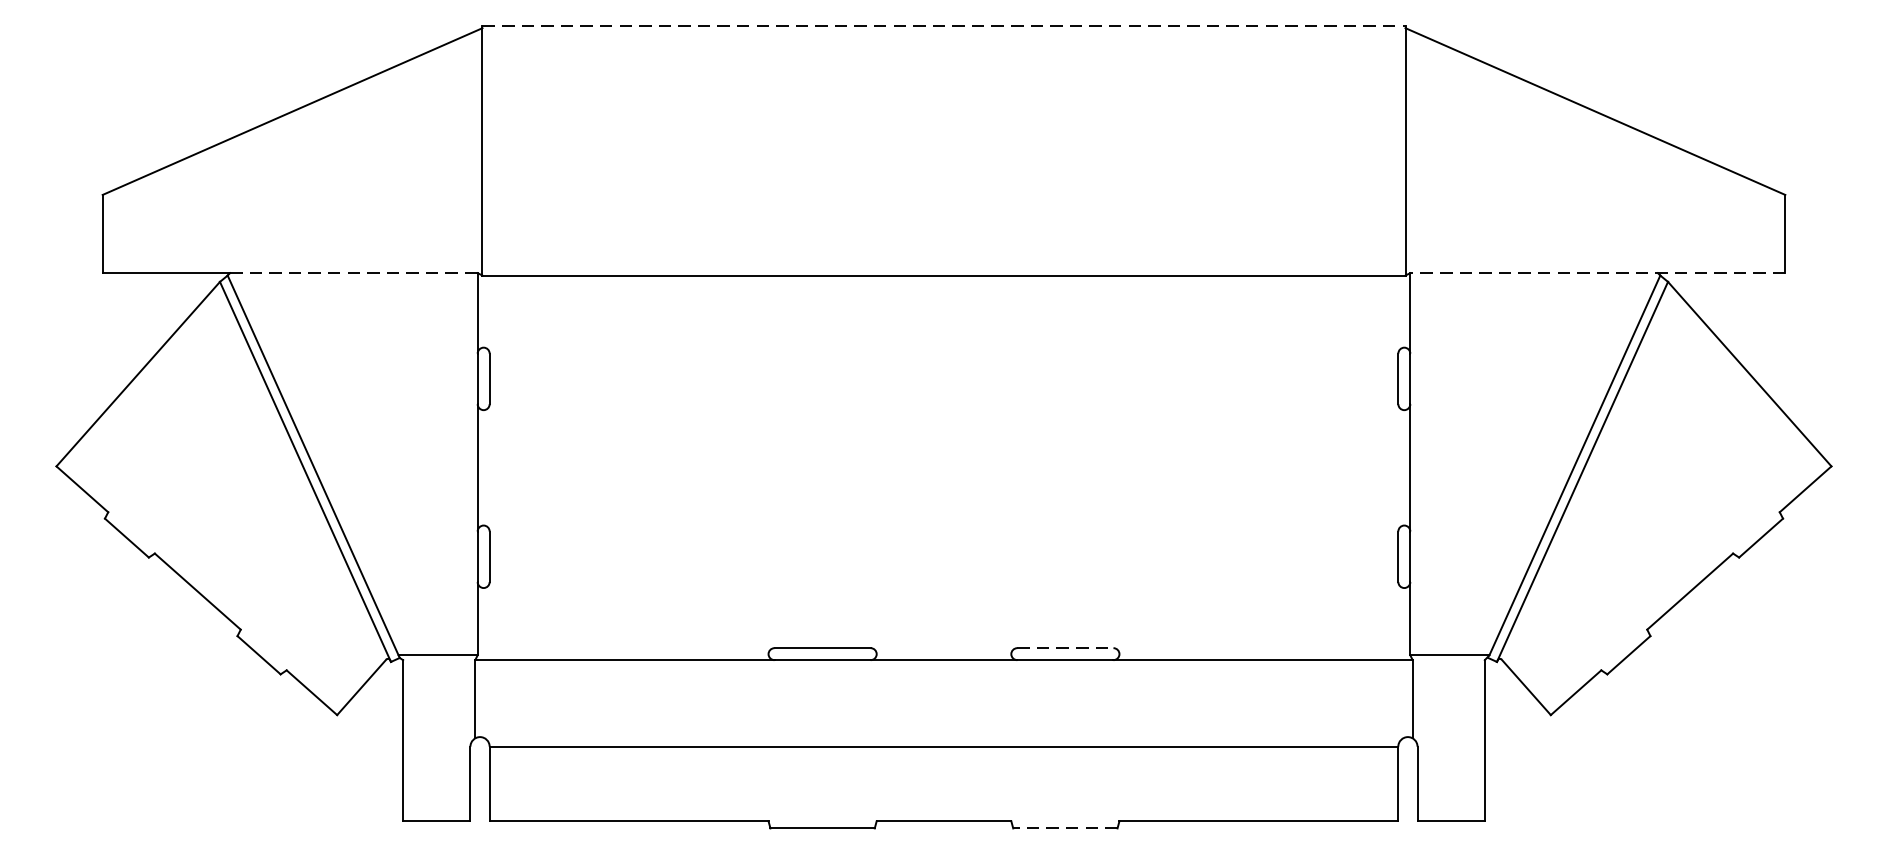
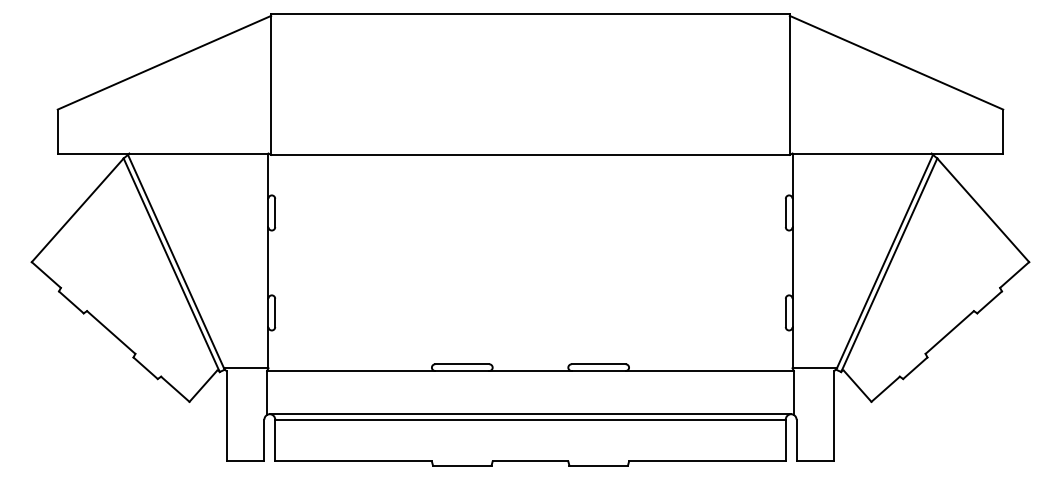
line: (945, 25) -> (531, 14), dashed -> solid
line: (353, 273) -> (198, 153), dashed -> solid
line: (1597, 273) -> (897, 153), dashed -> solid
line: (1066, 648) -> (599, 364), dashed -> solid
line: (944, 737) -> (530, 414), added
line: (1065, 828) -> (598, 465), dashed -> solid

